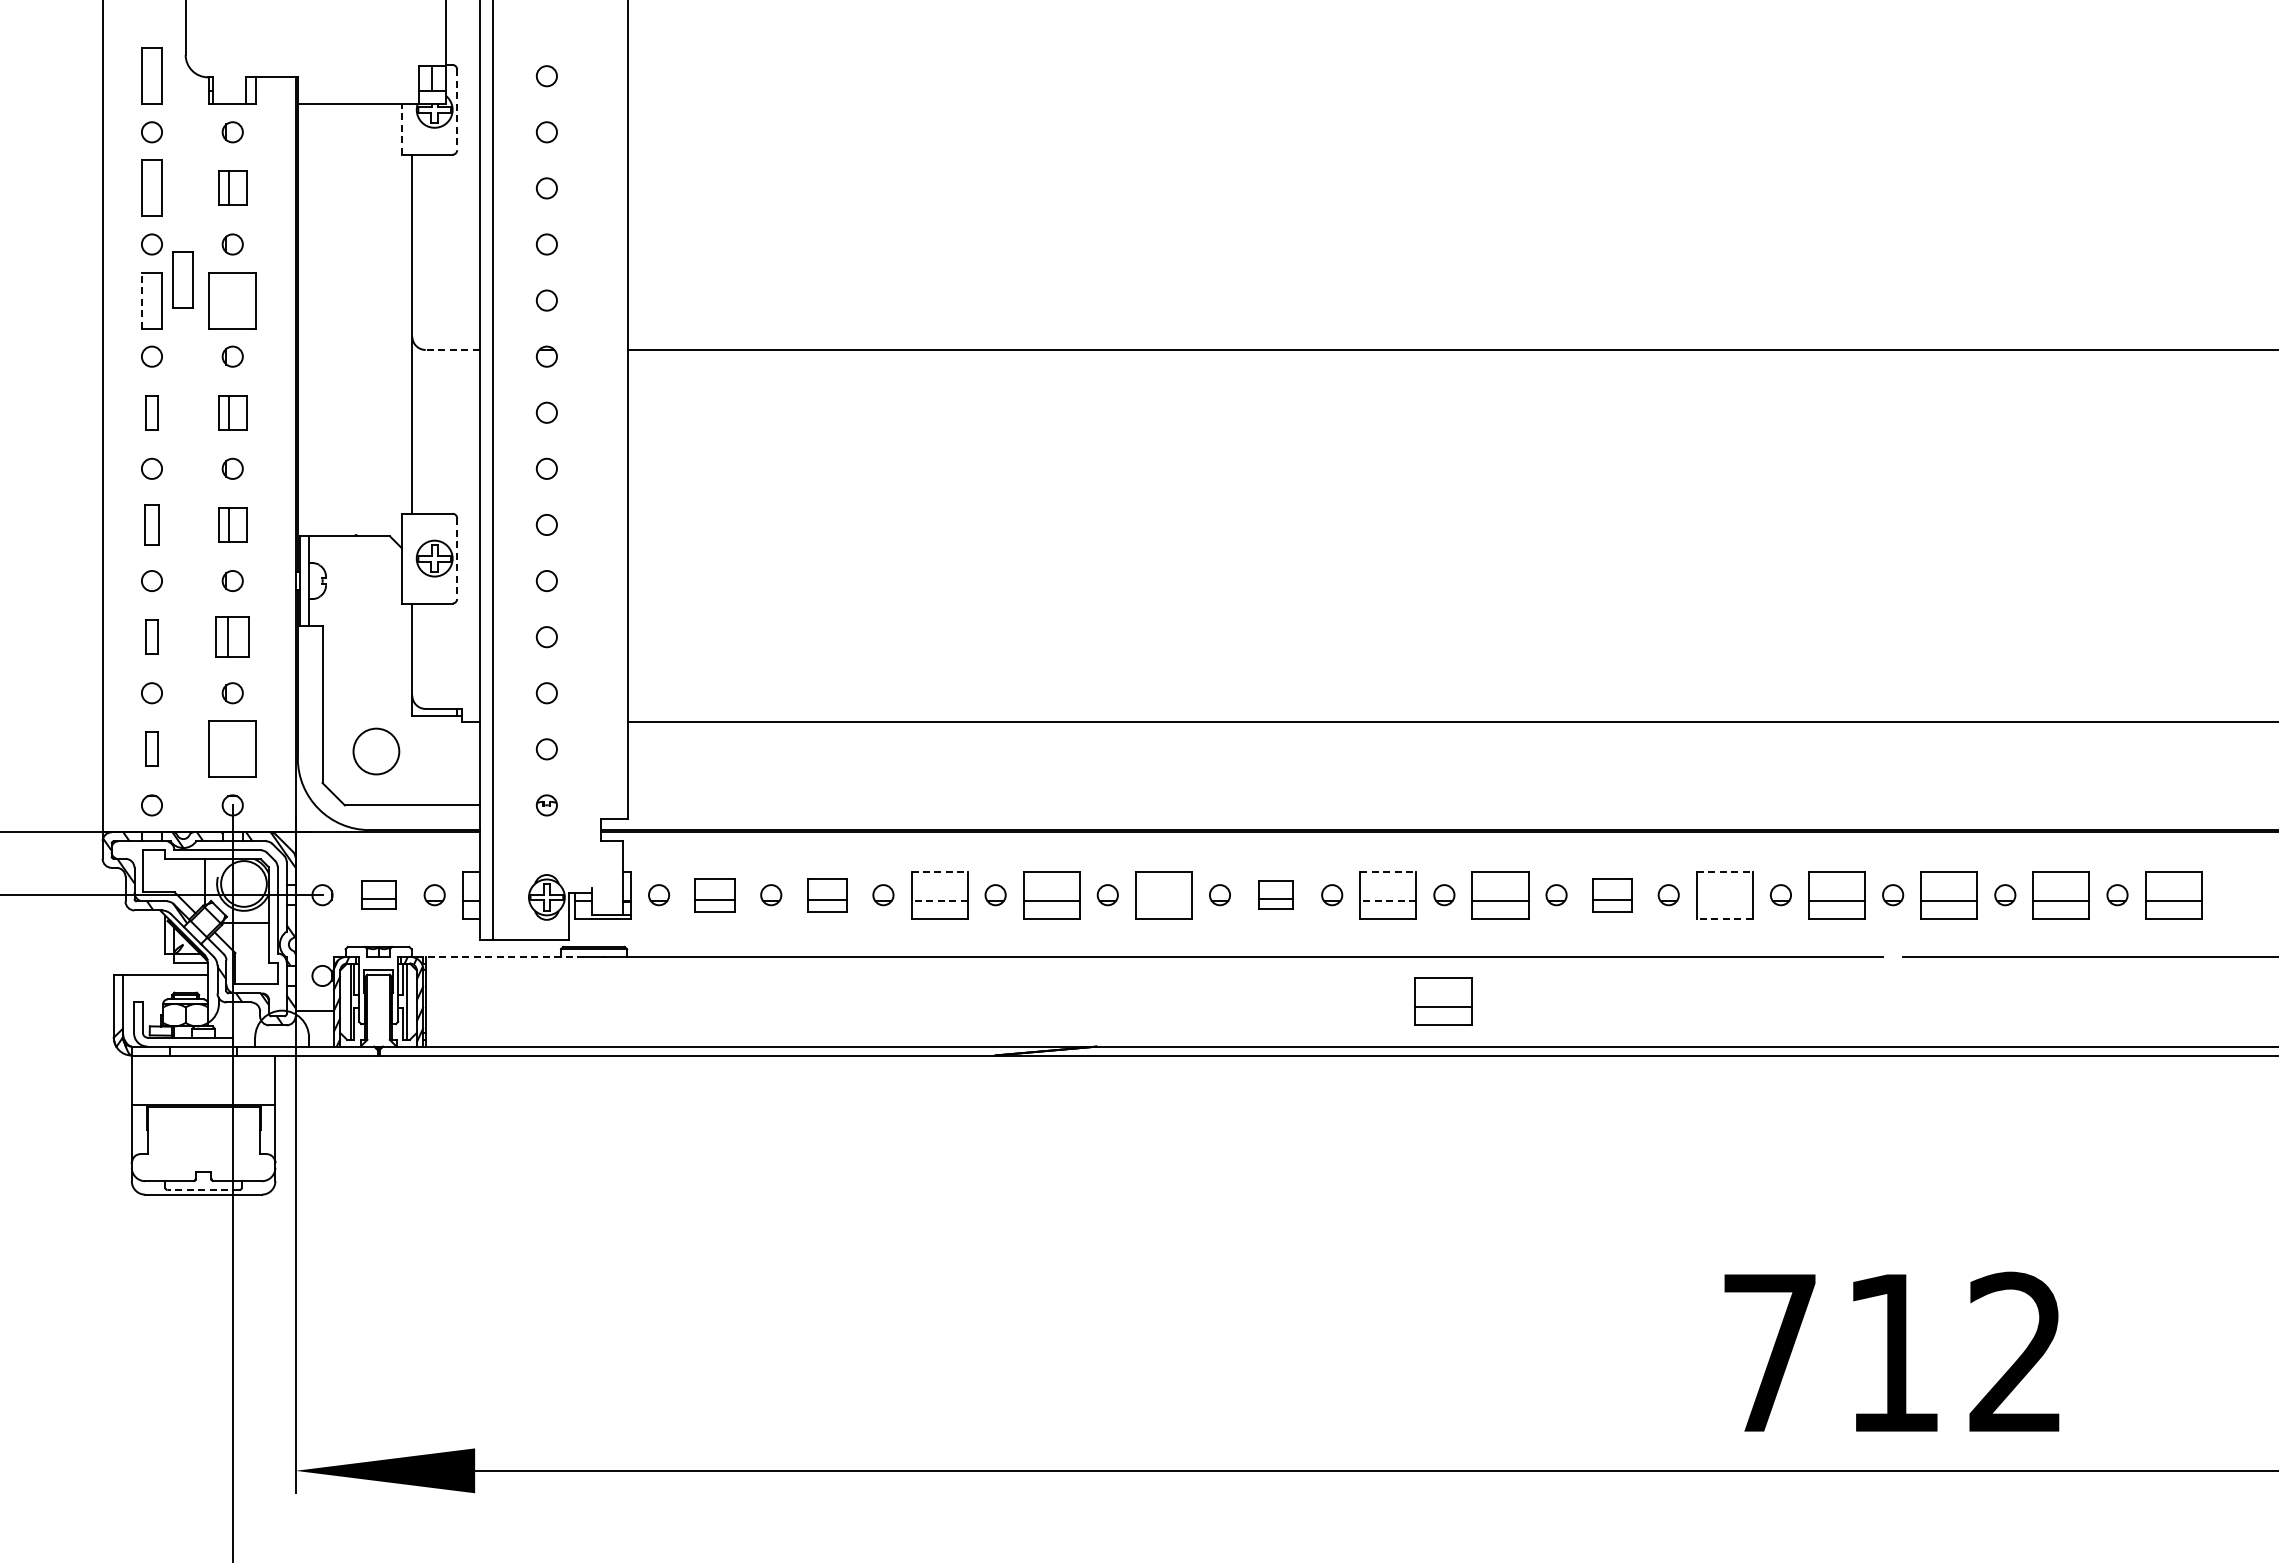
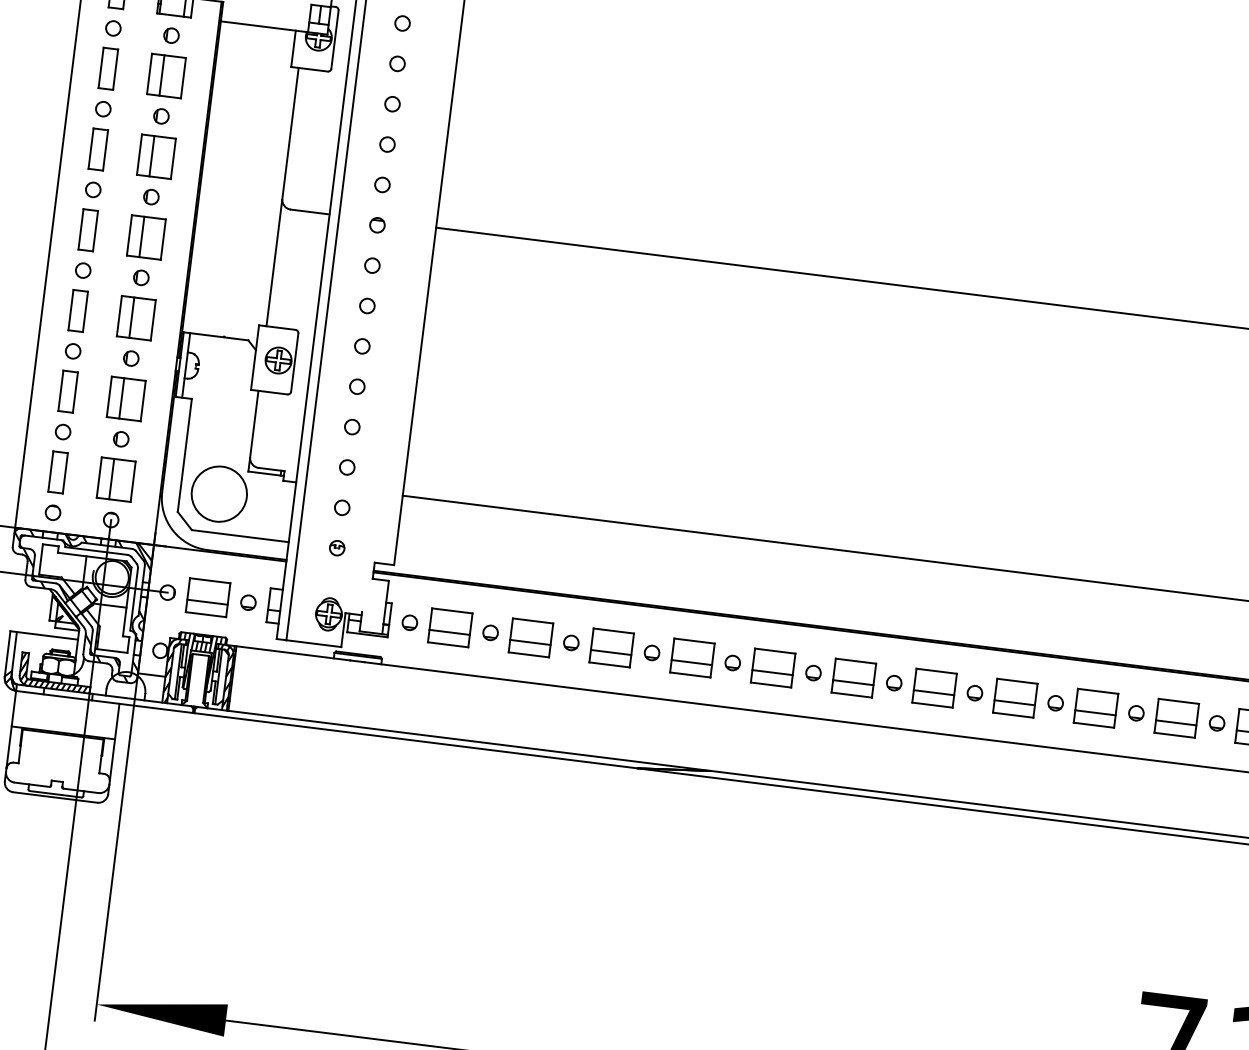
line: (457, 110) -> (335, 40), dashed -> solid
line: (401, 129) -> (293, 48), dashed -> solid
part: (232, 187) -> (166, 75), size x1.67
part: (182, 279) -> (122, 137), removed
line: (141, 300) -> (90, 148), dashed -> solid
line: (226, 300) -> (151, 156), added
line: (452, 349) -> (310, 211), dashed -> solid
part: (151, 412) -> (87, 230), size x1.67
part: (232, 412) -> (146, 237), size x1.67
part: (151, 524) -> (77, 310), size x1.43
part: (232, 524) -> (136, 317), size x1.67
line: (457, 559) -> (294, 363), dashed -> solid
part: (151, 636) -> (67, 391), size x1.67
part: (232, 636) -> (126, 398), size x1.43
part: (151, 748) -> (57, 471), size x1.67
line: (226, 749) -> (111, 479), added
circle: (376, 751) -> (219, 494), size x1.67
line: (940, 871) -> (614, 631), dashed -> solid
line: (1388, 871) -> (936, 671), dashed -> solid
line: (1725, 871) -> (1179, 701), dashed -> solid
part: (378, 895) -> (207, 597), size x1.67
part: (714, 895) -> (449, 628), size x1.43
part: (826, 895) -> (530, 638), size x1.43
part: (1275, 895) -> (853, 678), size x1.67
part: (1612, 895) -> (1095, 708), size x1.43
line: (939, 901) -> (611, 652), dashed -> solid
line: (1163, 901) -> (772, 672), added
line: (1387, 901) -> (933, 692), dashed -> solid
line: (1724, 901) -> (1175, 722), added
line: (1724, 918) -> (1174, 735), dashed -> solid
line: (504, 956) -> (293, 653), dashed -> solid
hatch: (378, 985) -> (199, 662), added
part: (1443, 1001) -> (964, 769), removed
hatch: (183, 1023) -> (56, 672), added
line: (203, 1190) -> (55, 794), dashed -> solid

